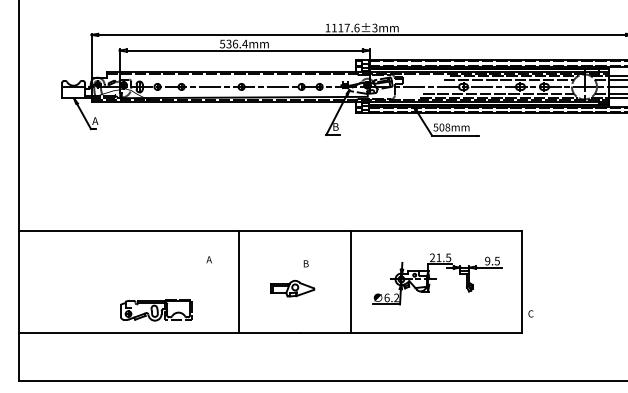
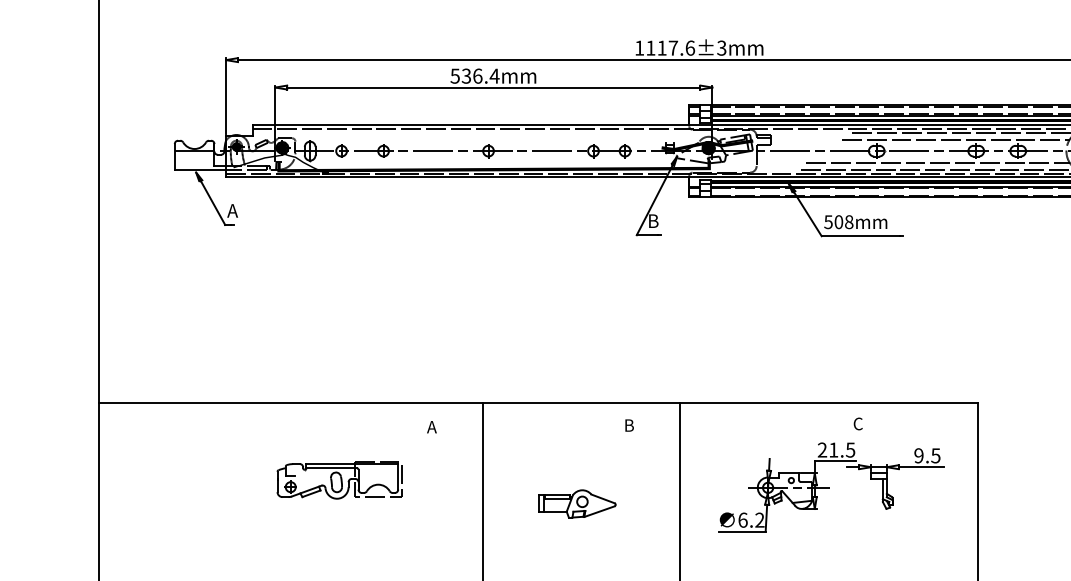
text: (208, 259) -> (430, 426), moved
text: (305, 263) -> (628, 424), moved
part: (156, 310) -> (339, 480), moved
text: (530, 313) -> (857, 423), moved

